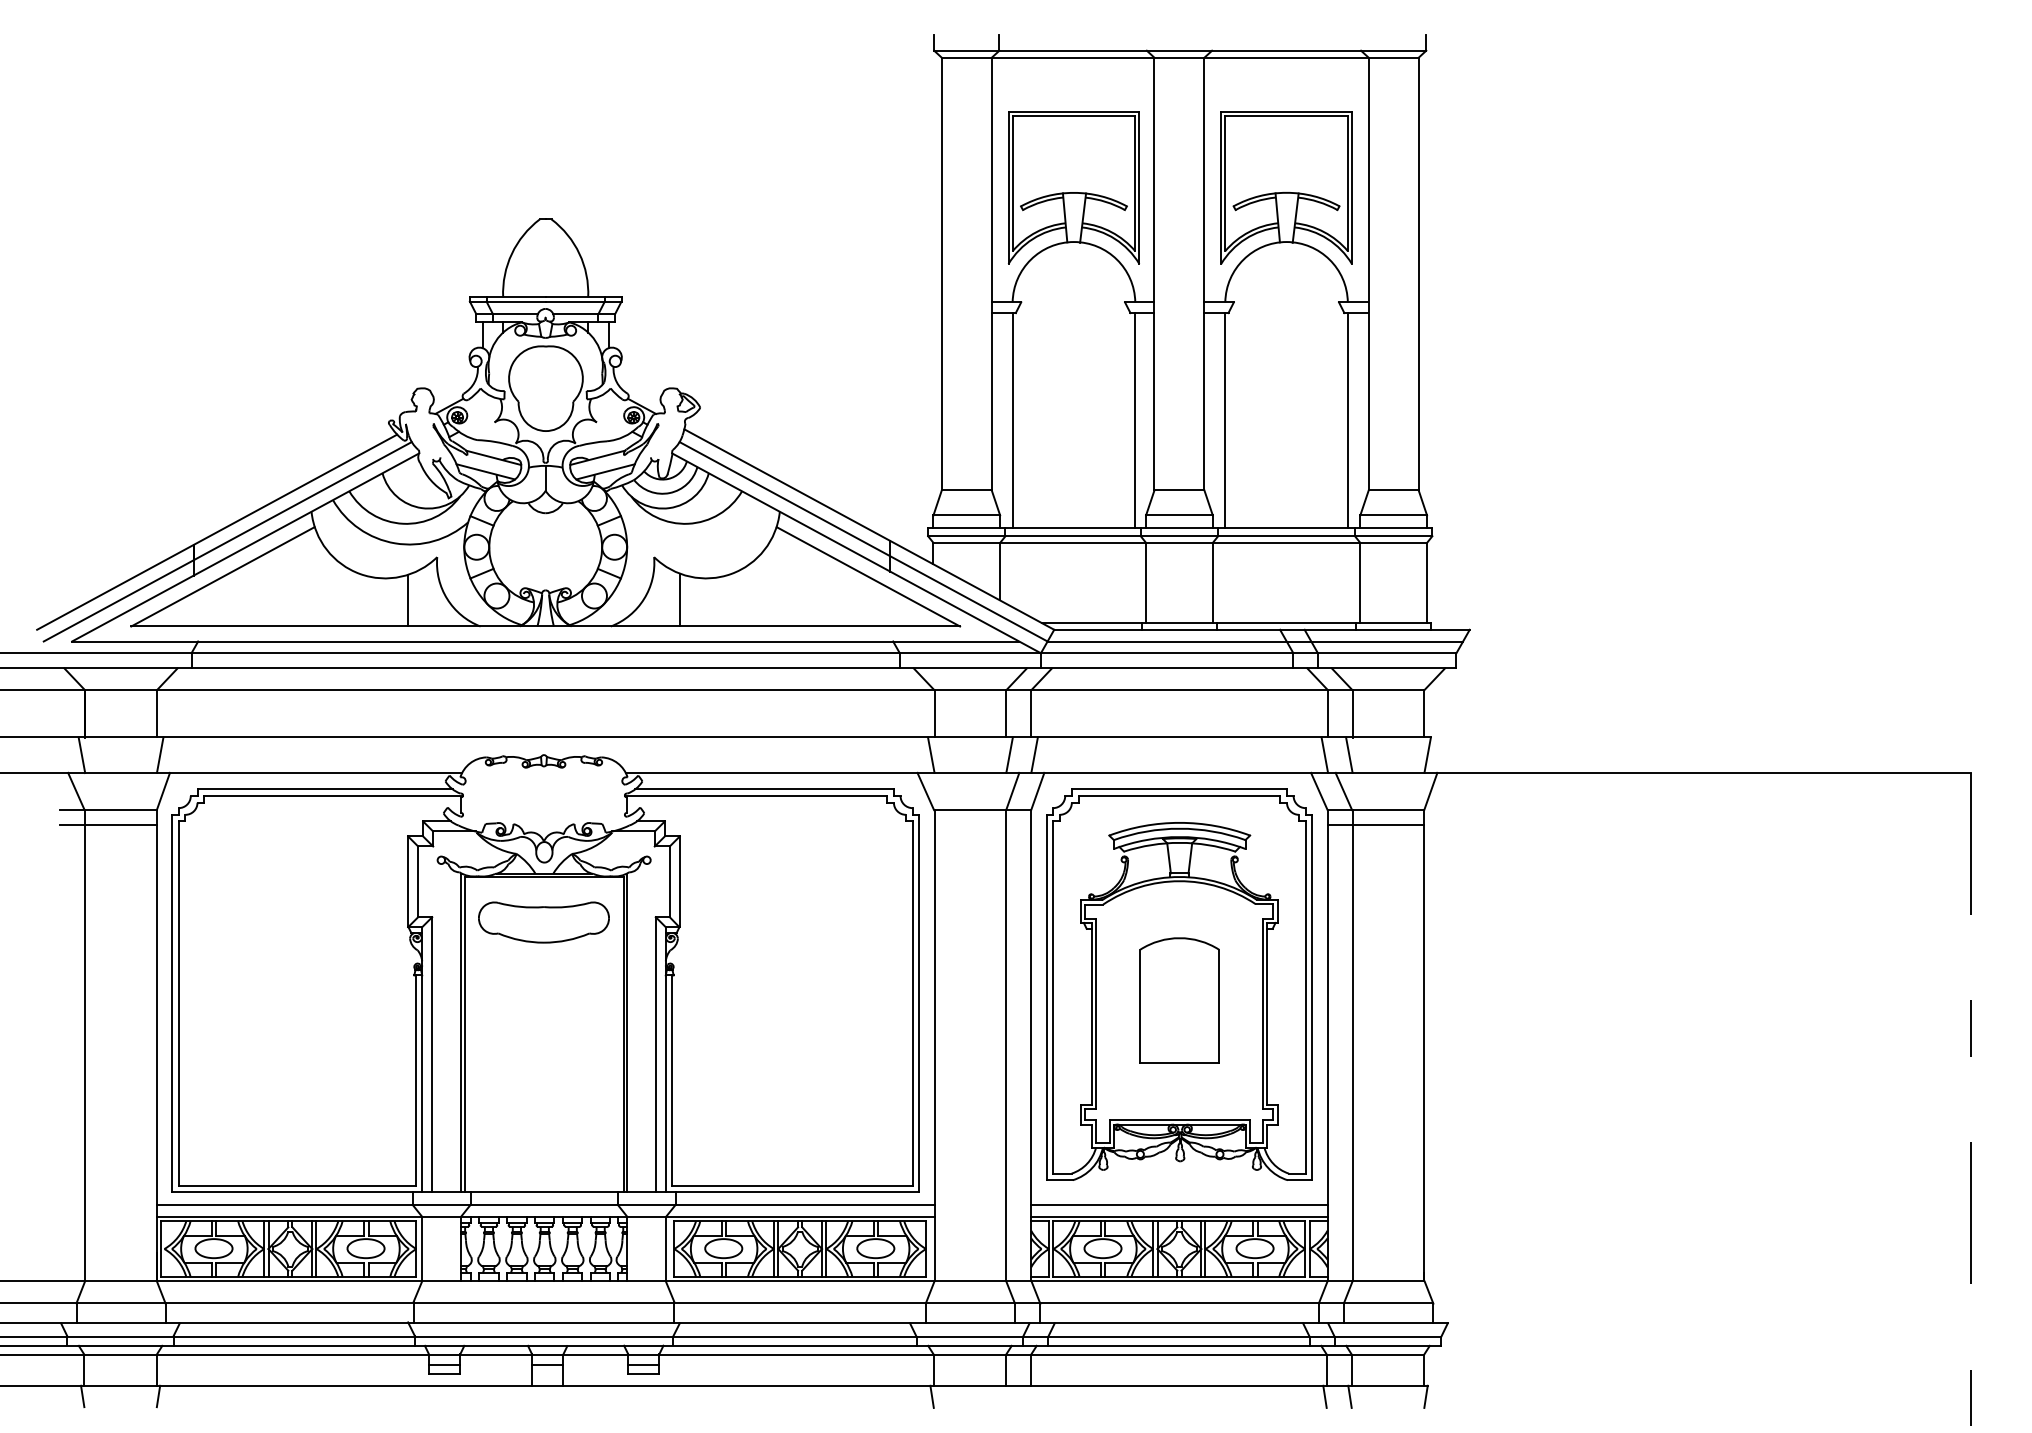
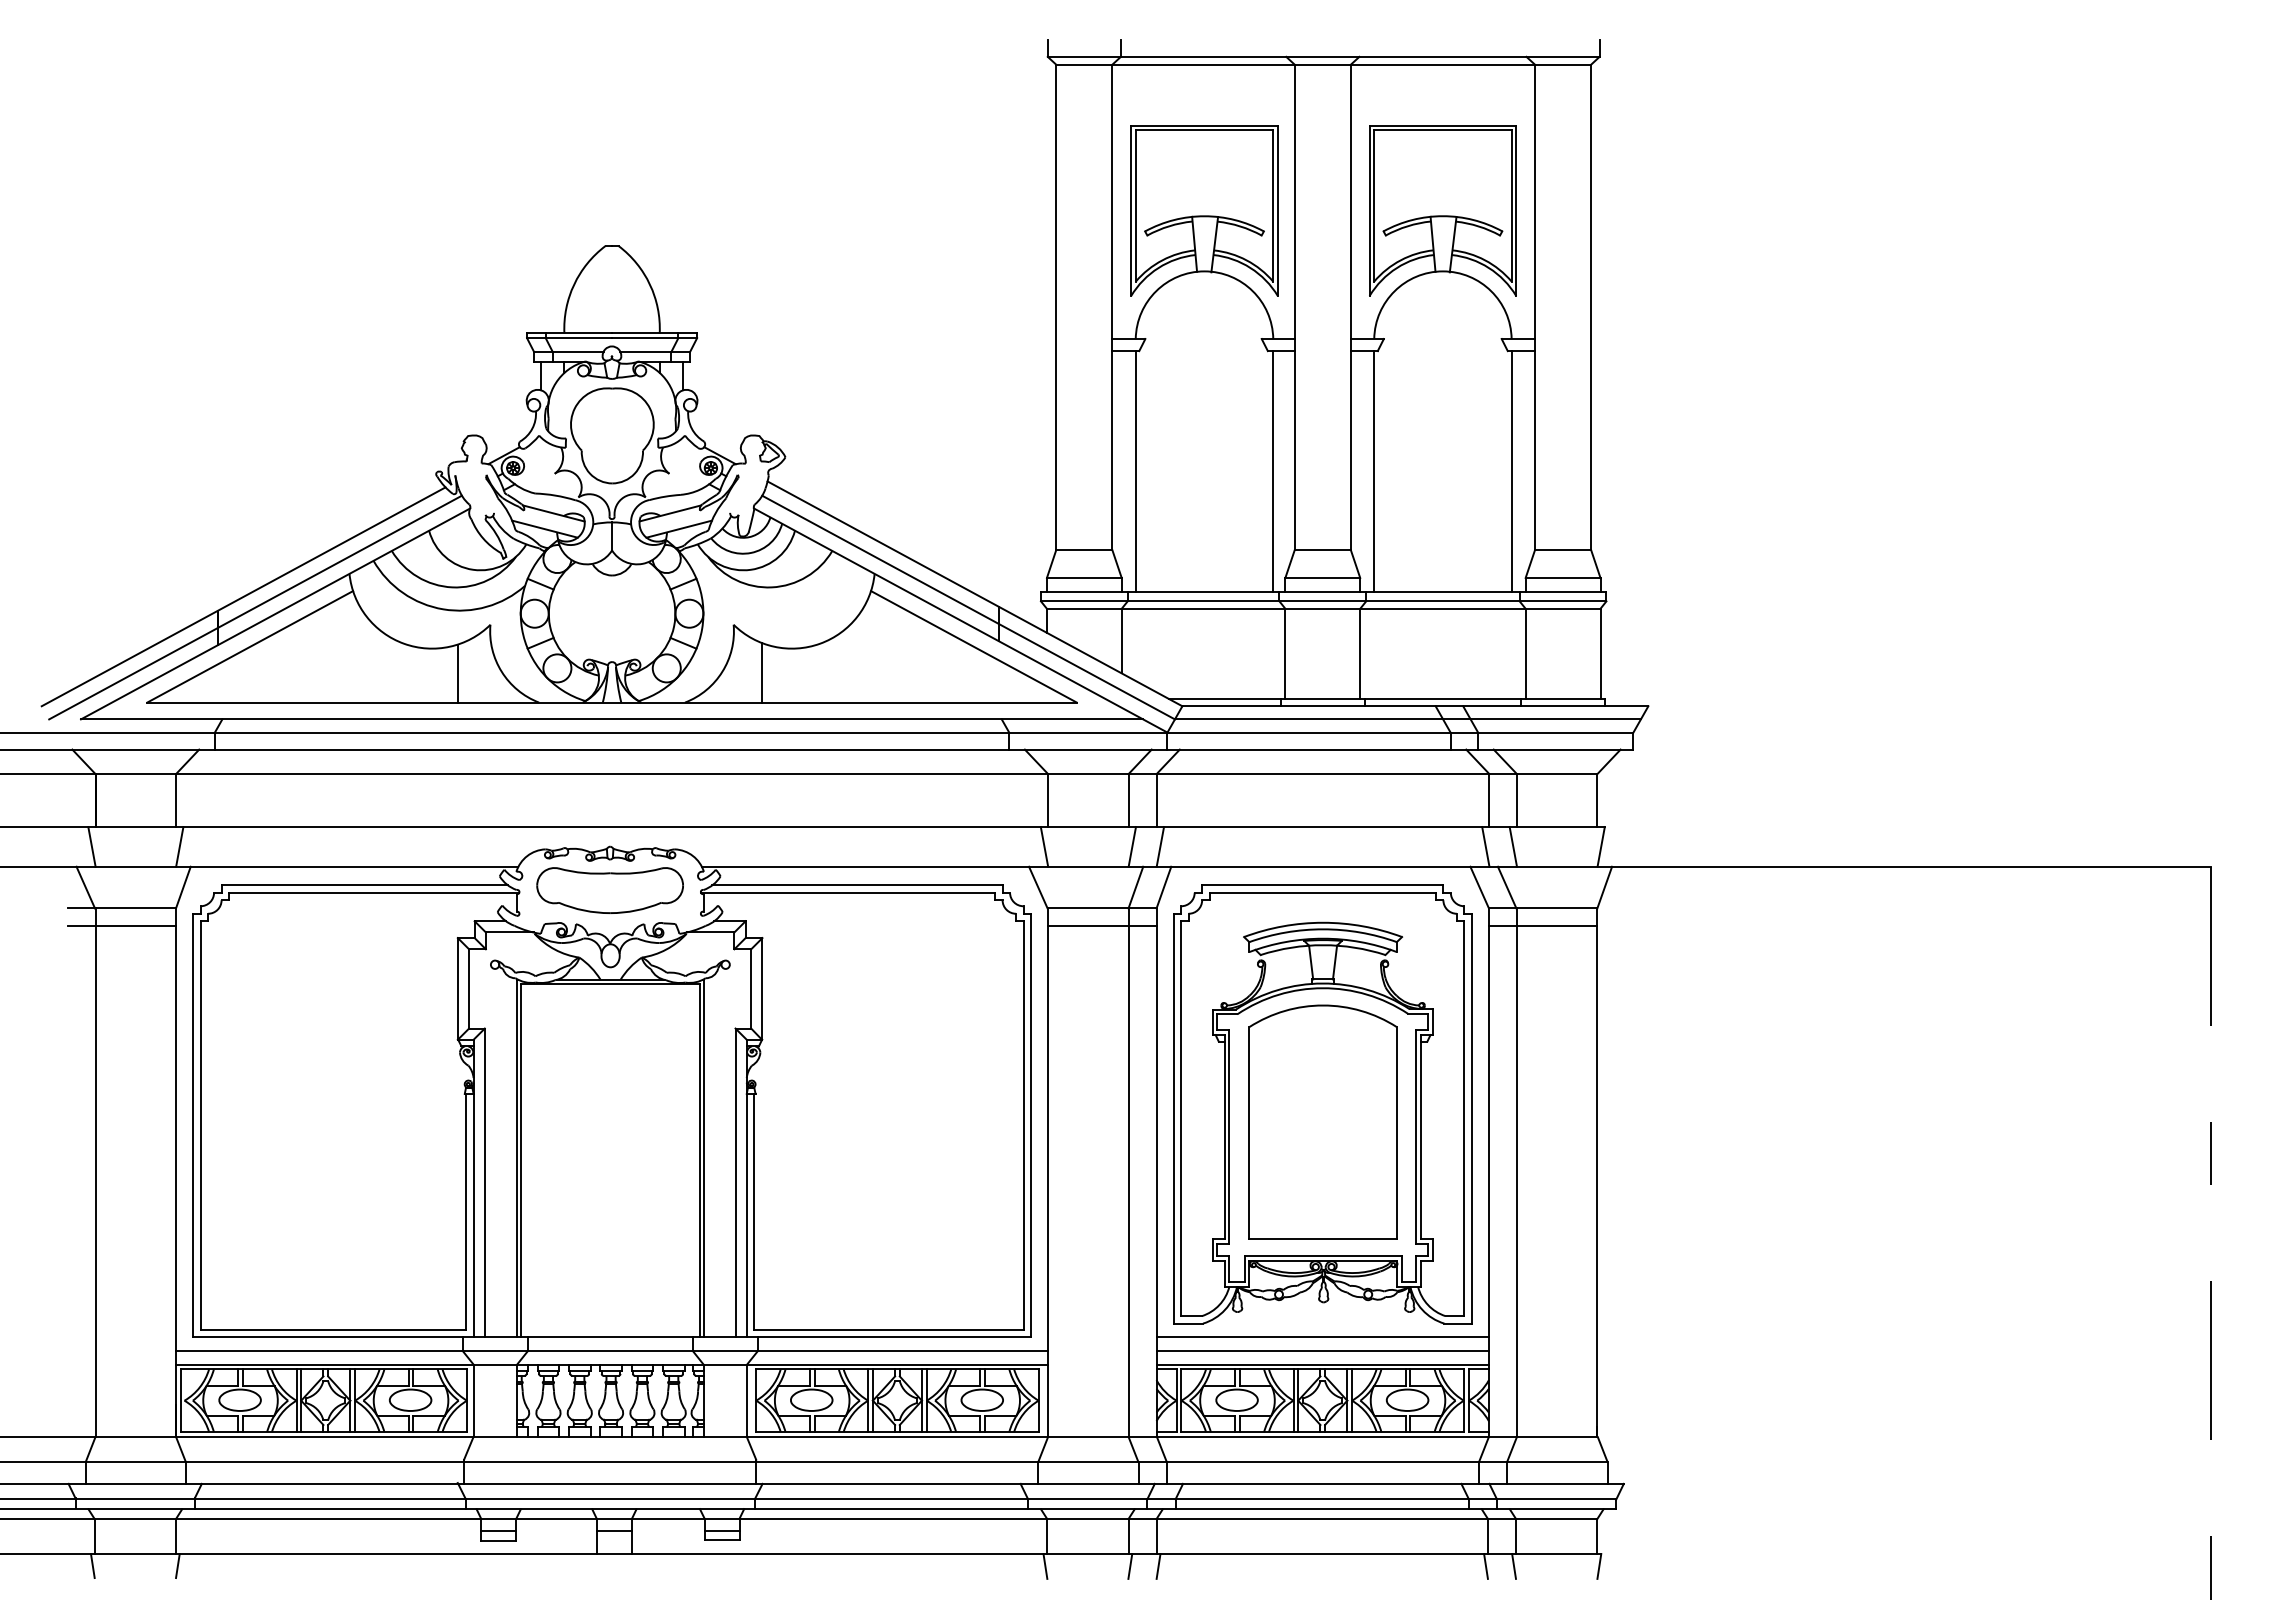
line: (983, 825) -> (1102, 925), added
part: (543, 922) -> (609, 890), moved
part: (1179, 1000) -> (1322, 1121), size x1.67
line: (1179, 1192) -> (1322, 1337), added
line: (1007, 1396) -> (1130, 1566), added
line: (1032, 1396) -> (1158, 1566), added

